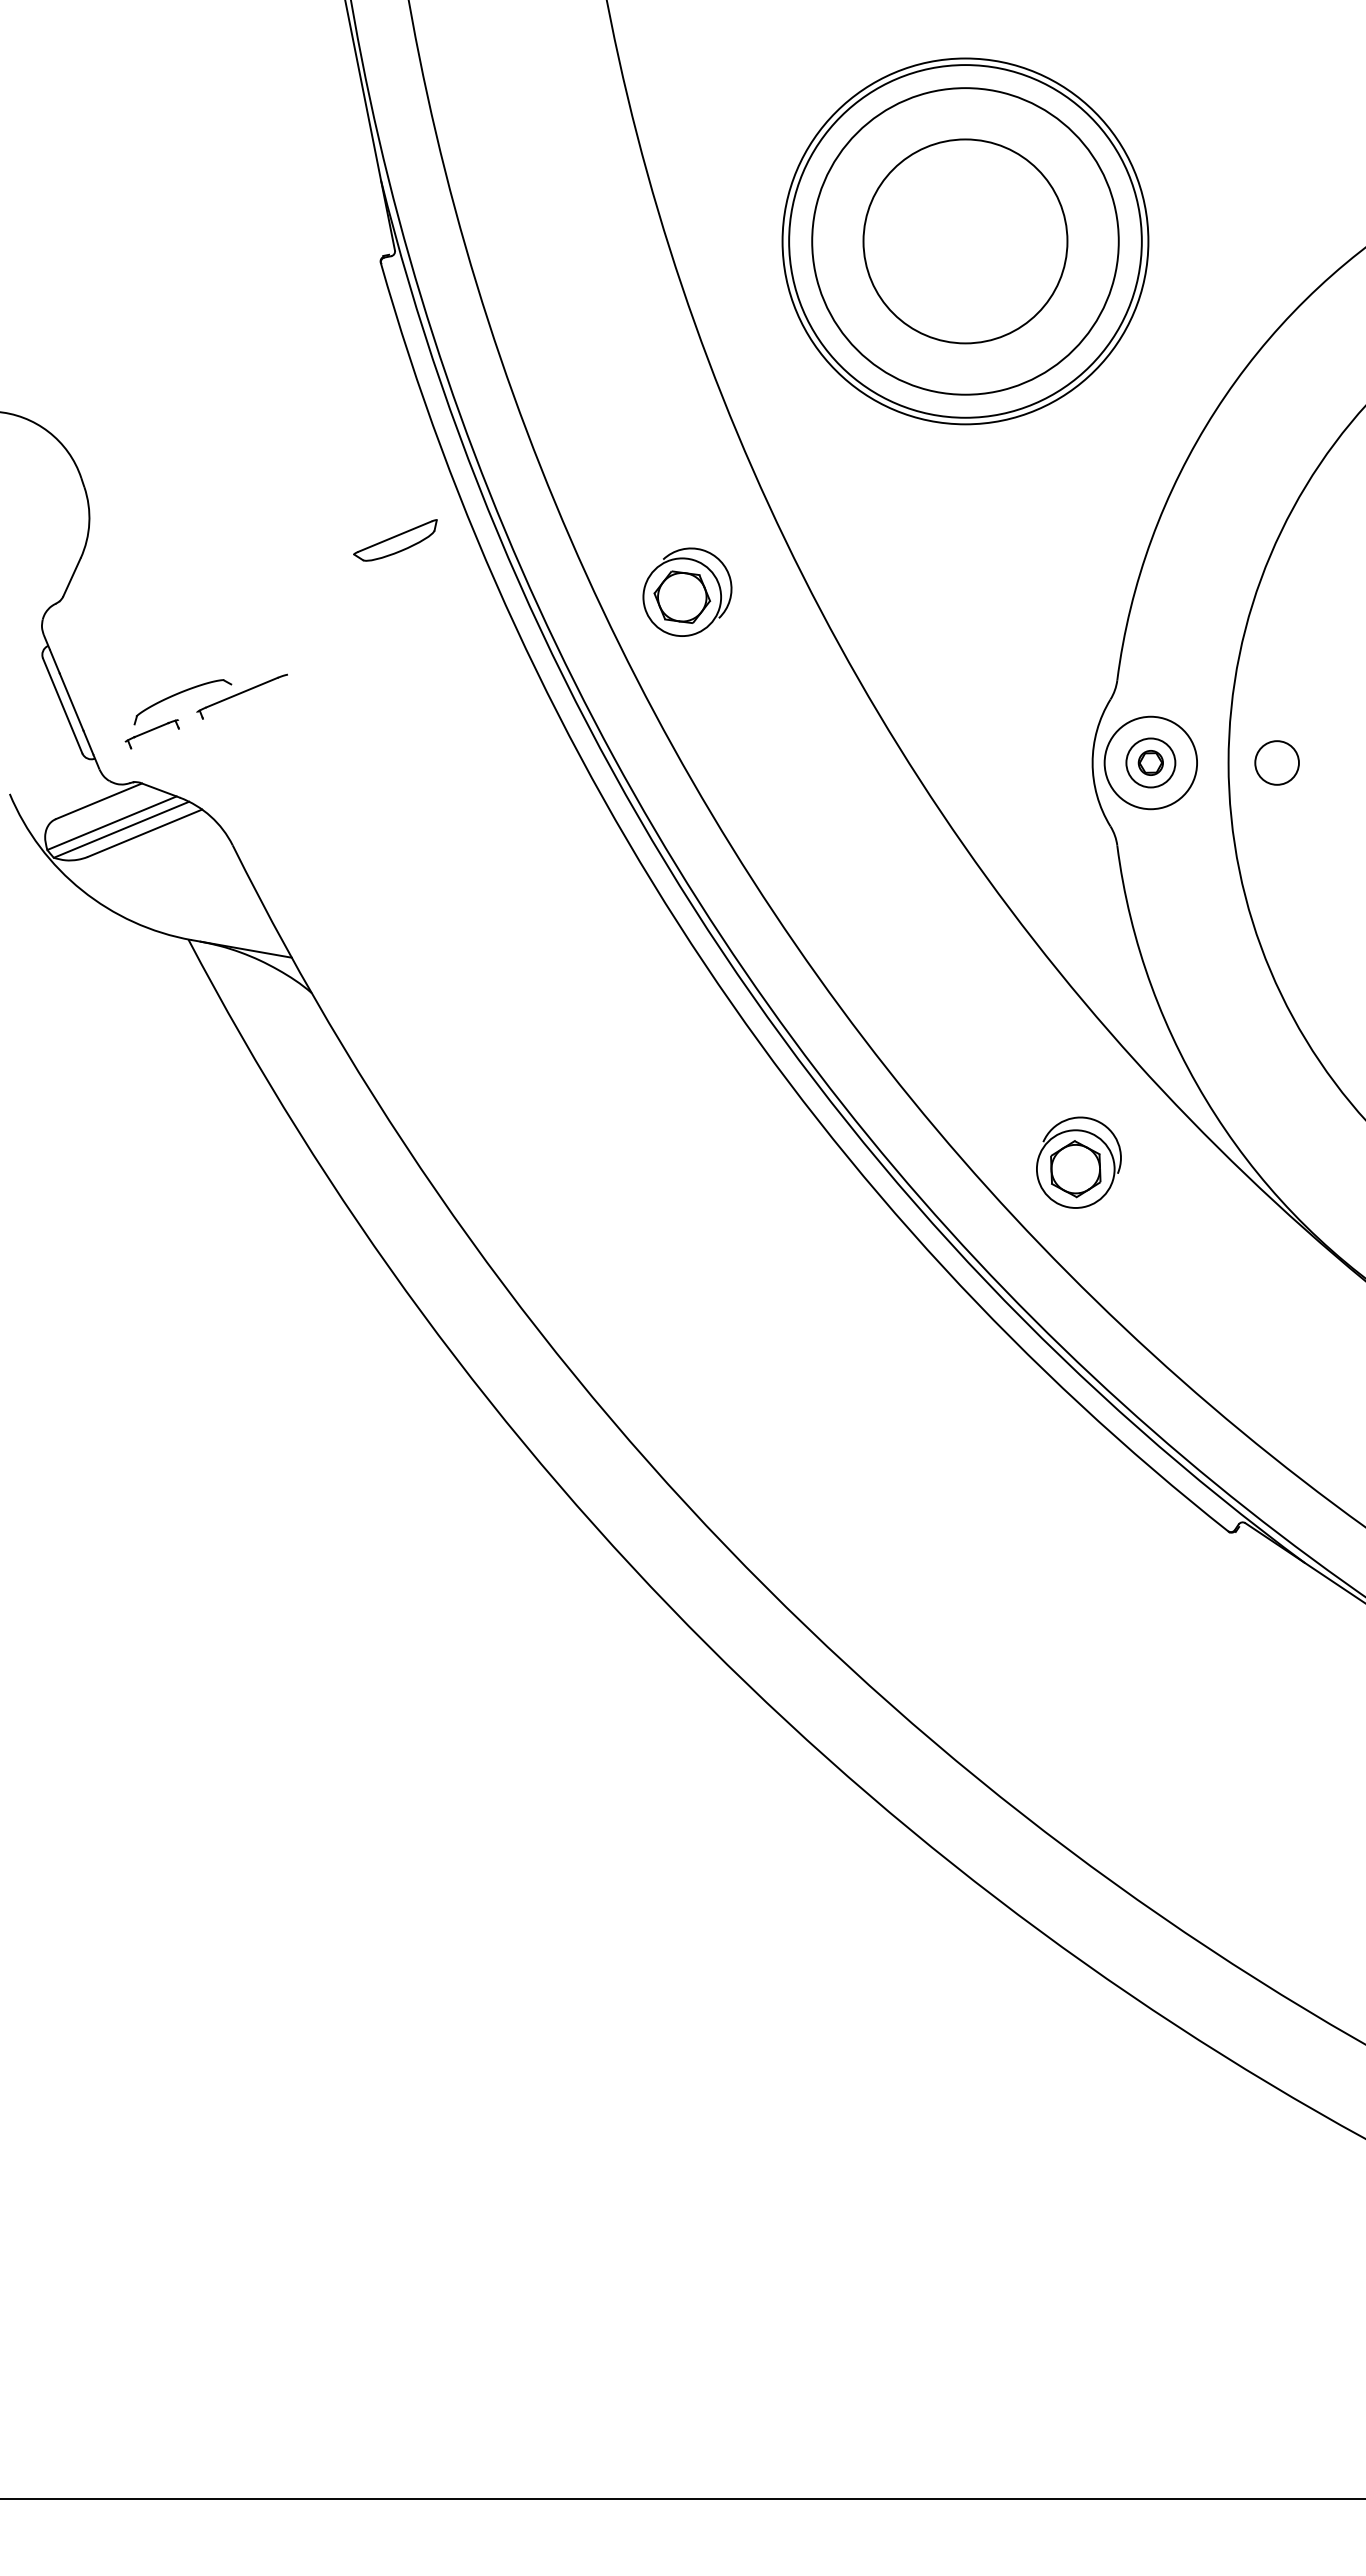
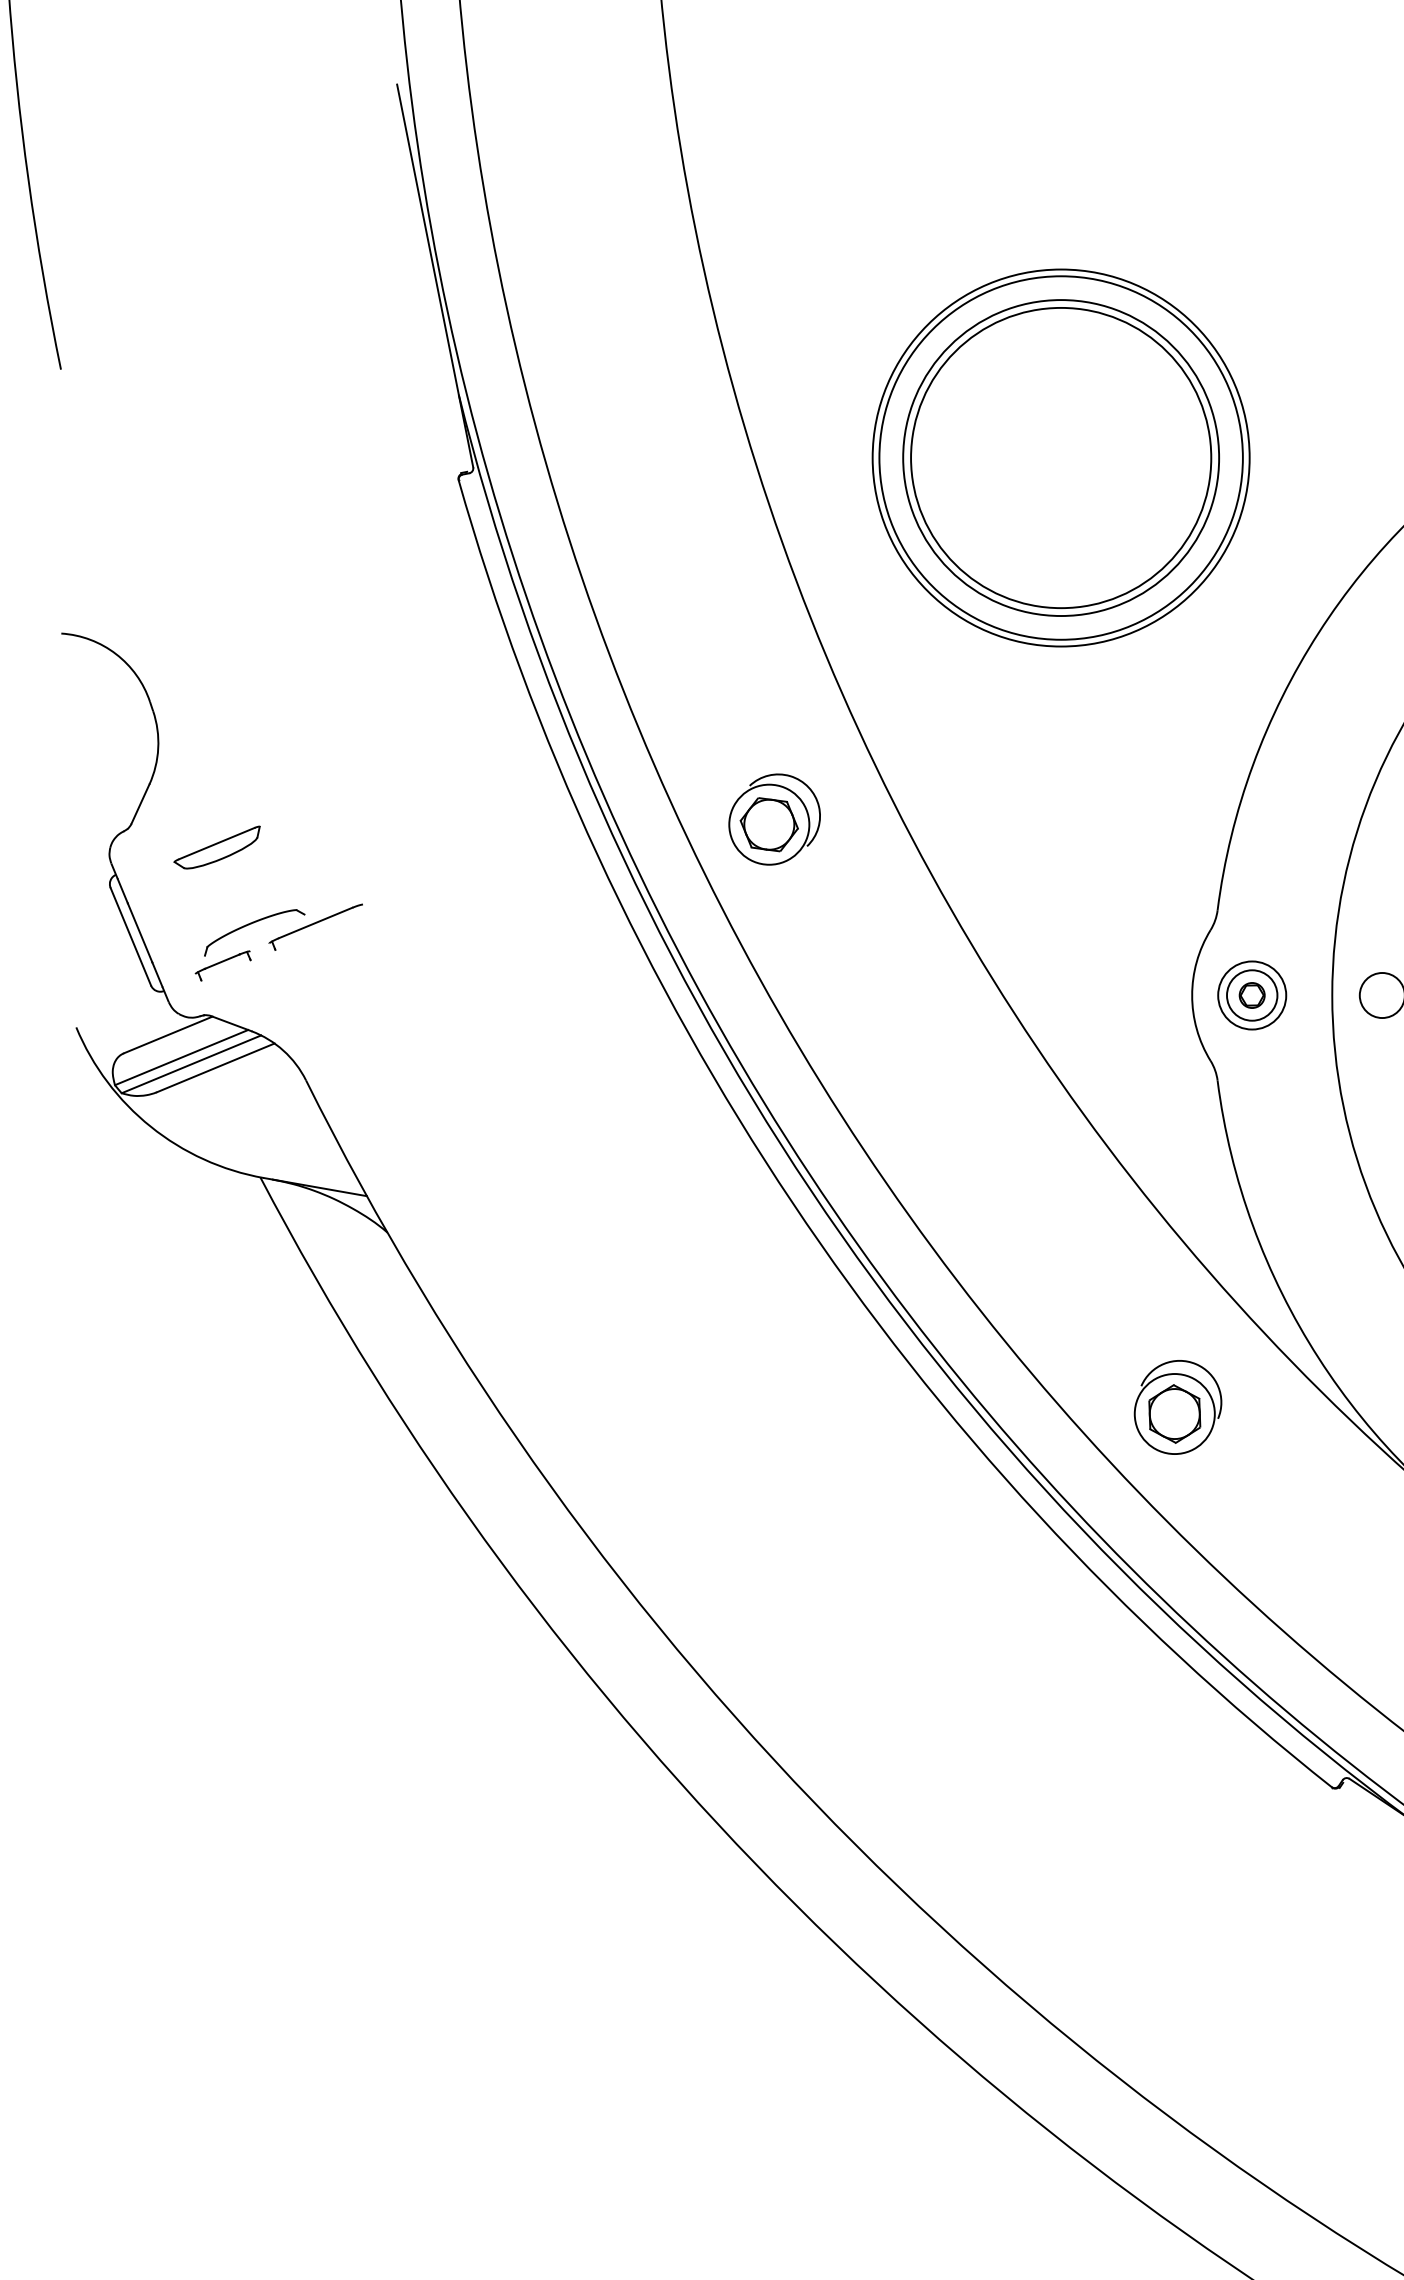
circle: (965, 241) -> (1061, 458), size x1.43
part: (395, 540) -> (217, 847), moved
circle: (1150, 762) -> (1251, 994), size x0.71

